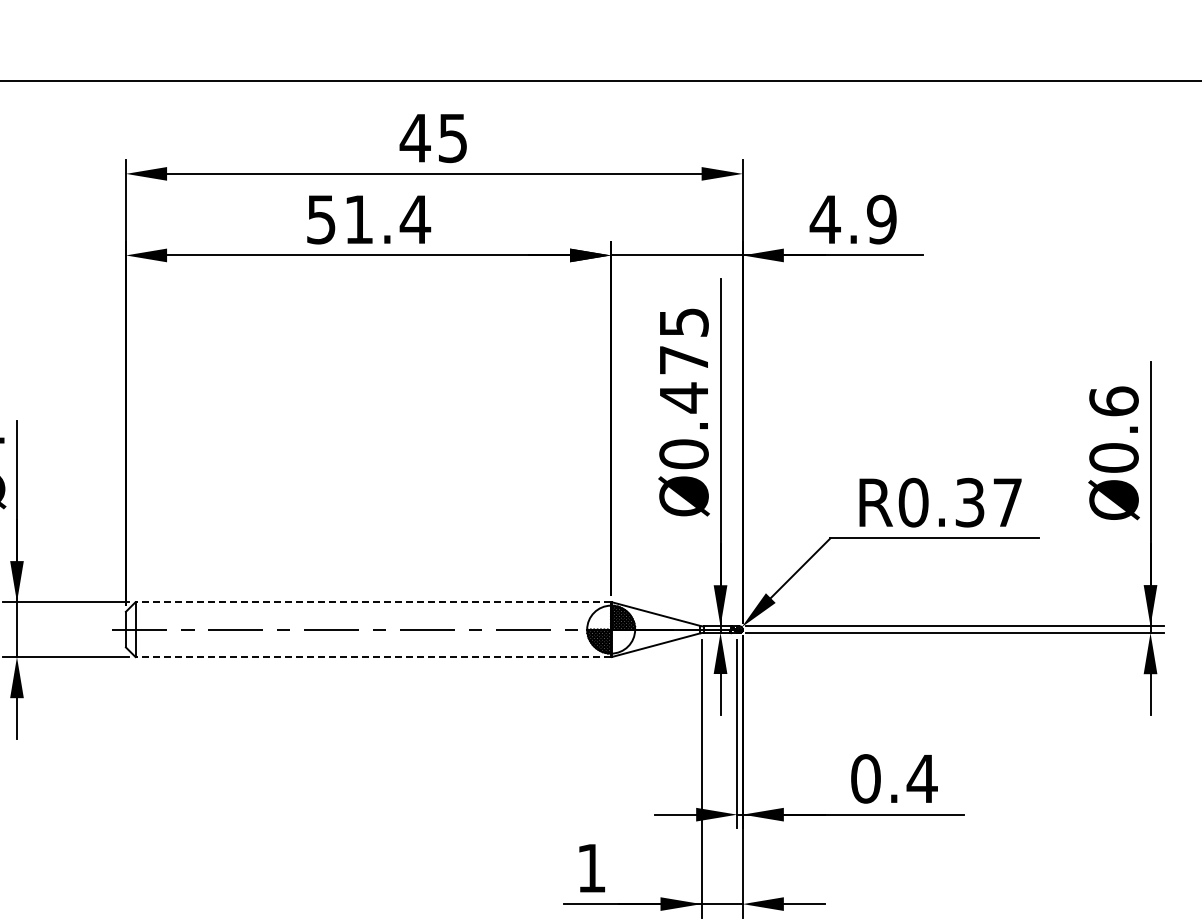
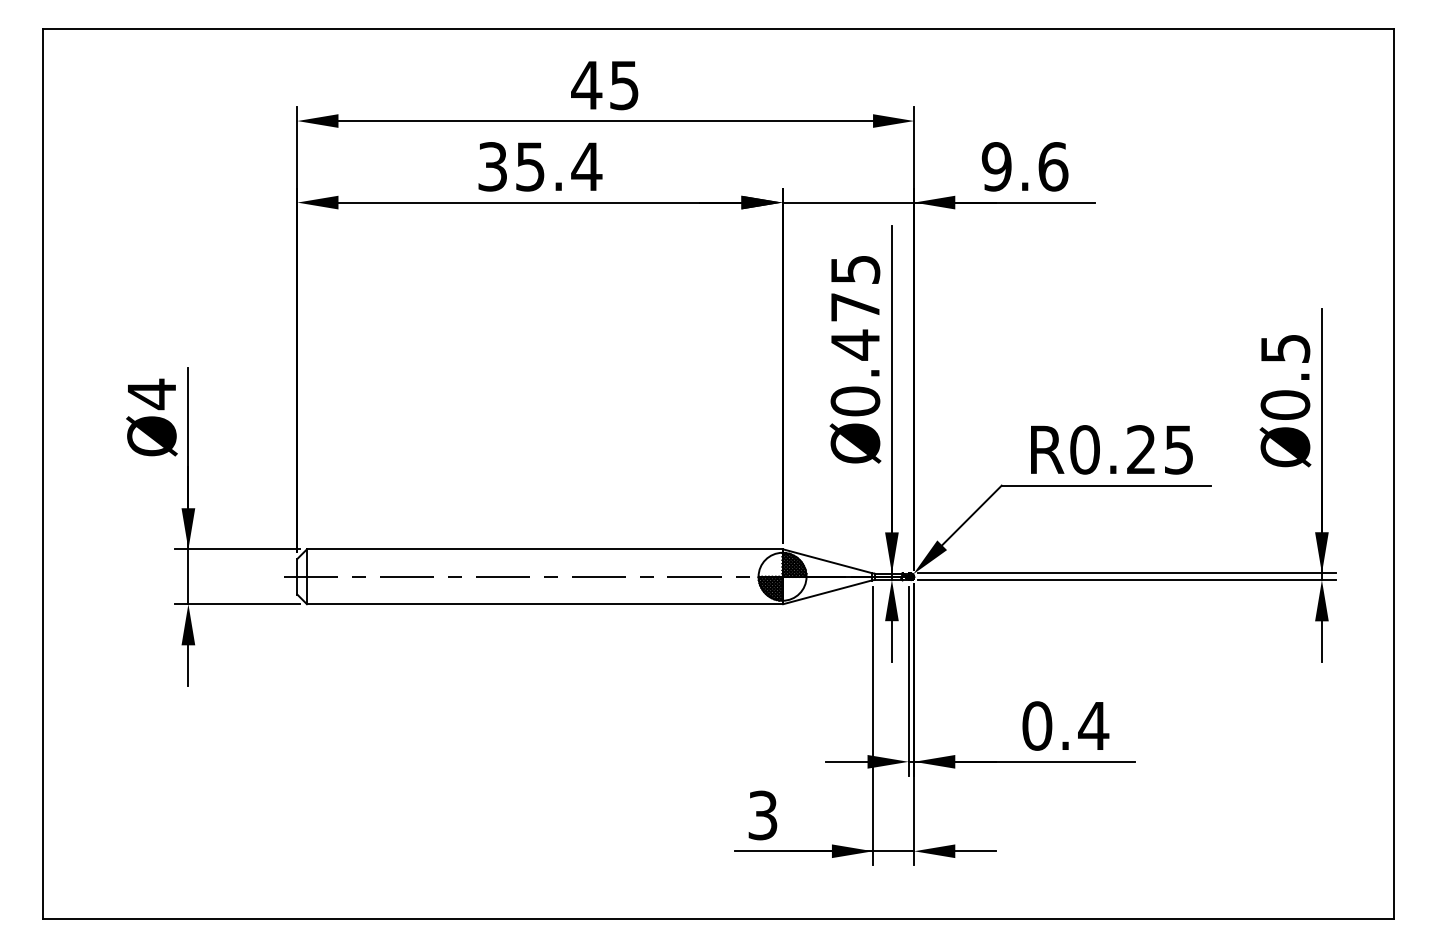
text: (340, 219) -> (511, 166), 51.4 -> 35.4
text: (853, 219) -> (1024, 166), 4.9 -> 9.6
text: (1114, 401) -> (1285, 348), Ø0.6 -> Ø0.5
text: (988, 502) -> (1159, 449), R0.37 -> R0.25
line: (373, 602) -> (544, 549), dashed -> solid
line: (373, 657) -> (544, 604), dashed -> solid
text: (591, 868) -> (762, 815), 1 -> 3

